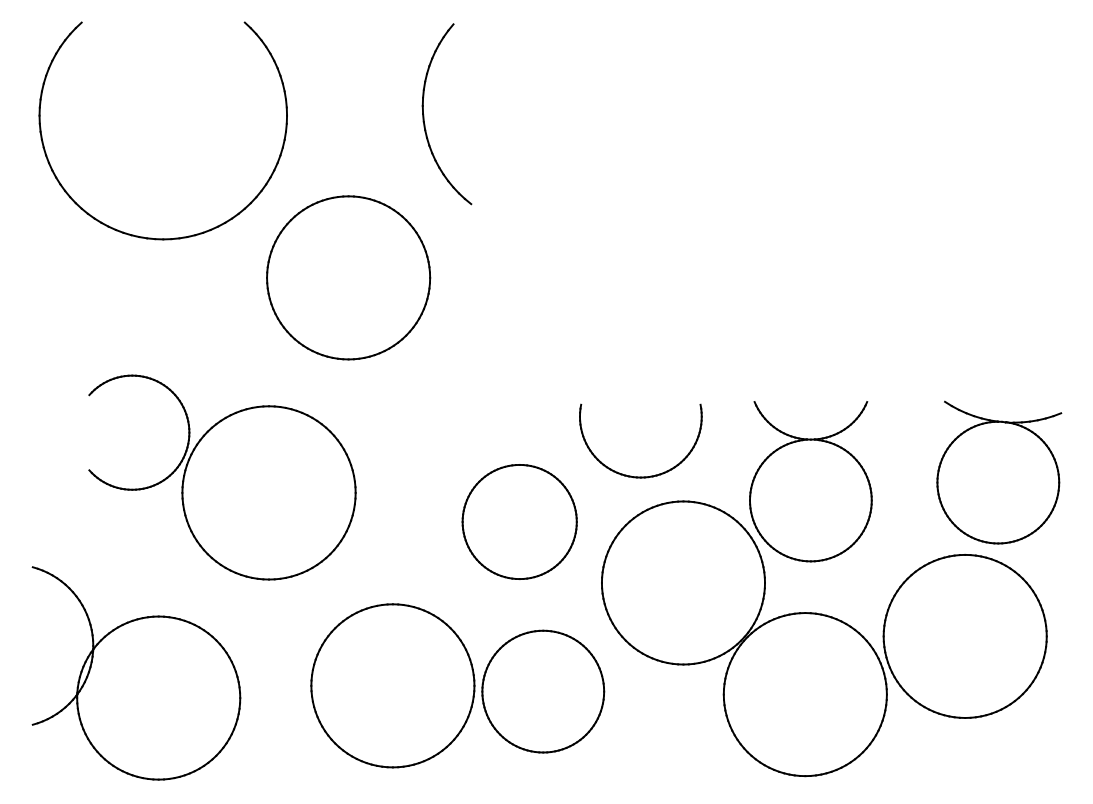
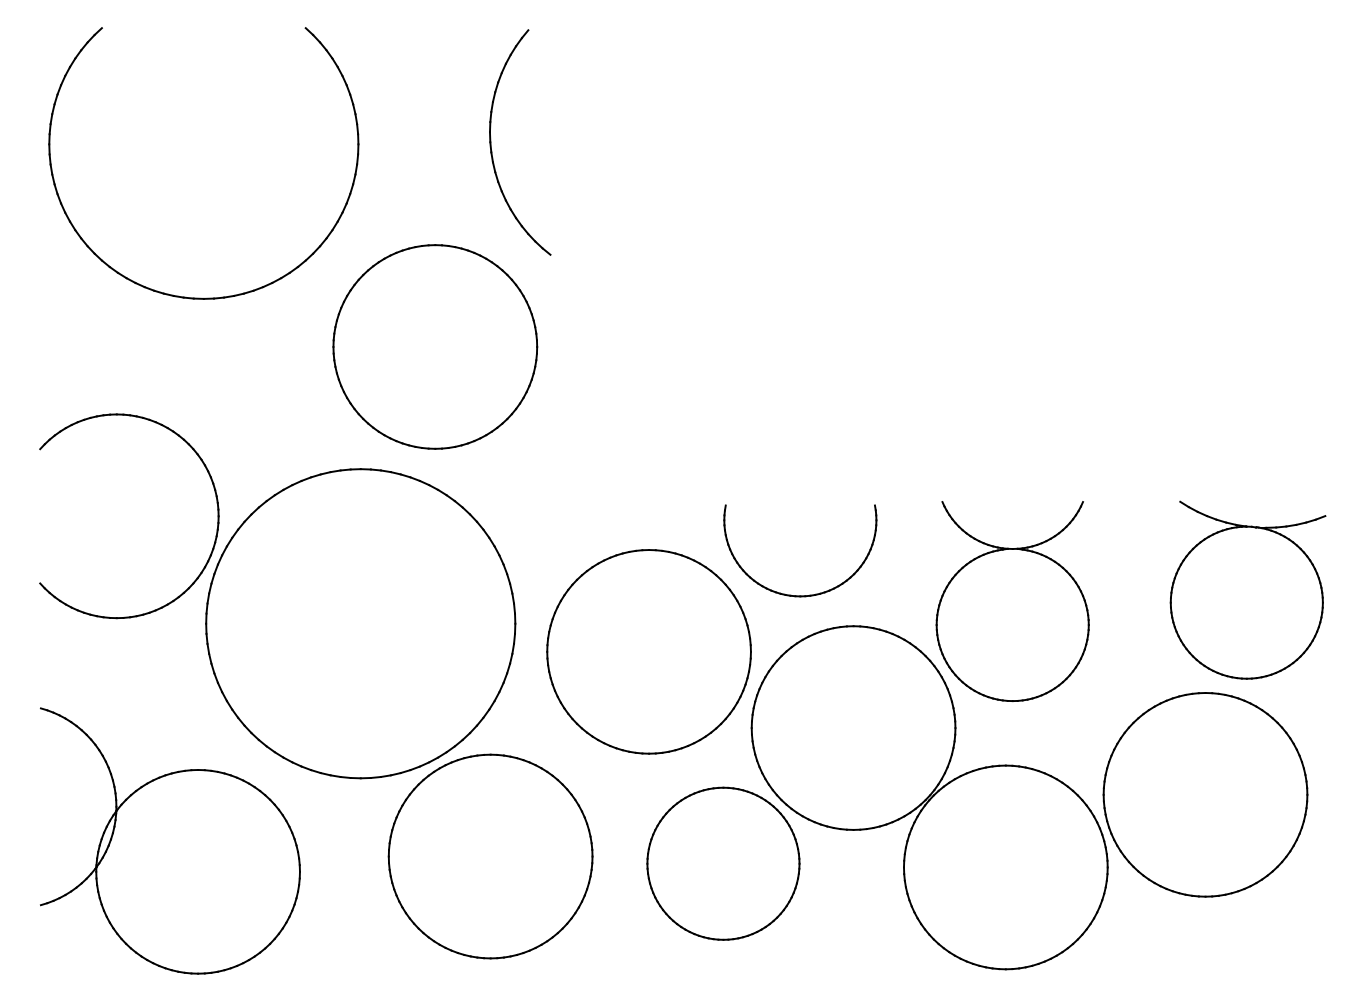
part: (424, 114) -> (491, 142), moved
part: (222, 477) -> (277, 596), size x1.43
part: (519, 521) -> (648, 651), size x1.43
part: (543, 691) -> (723, 863), moved

